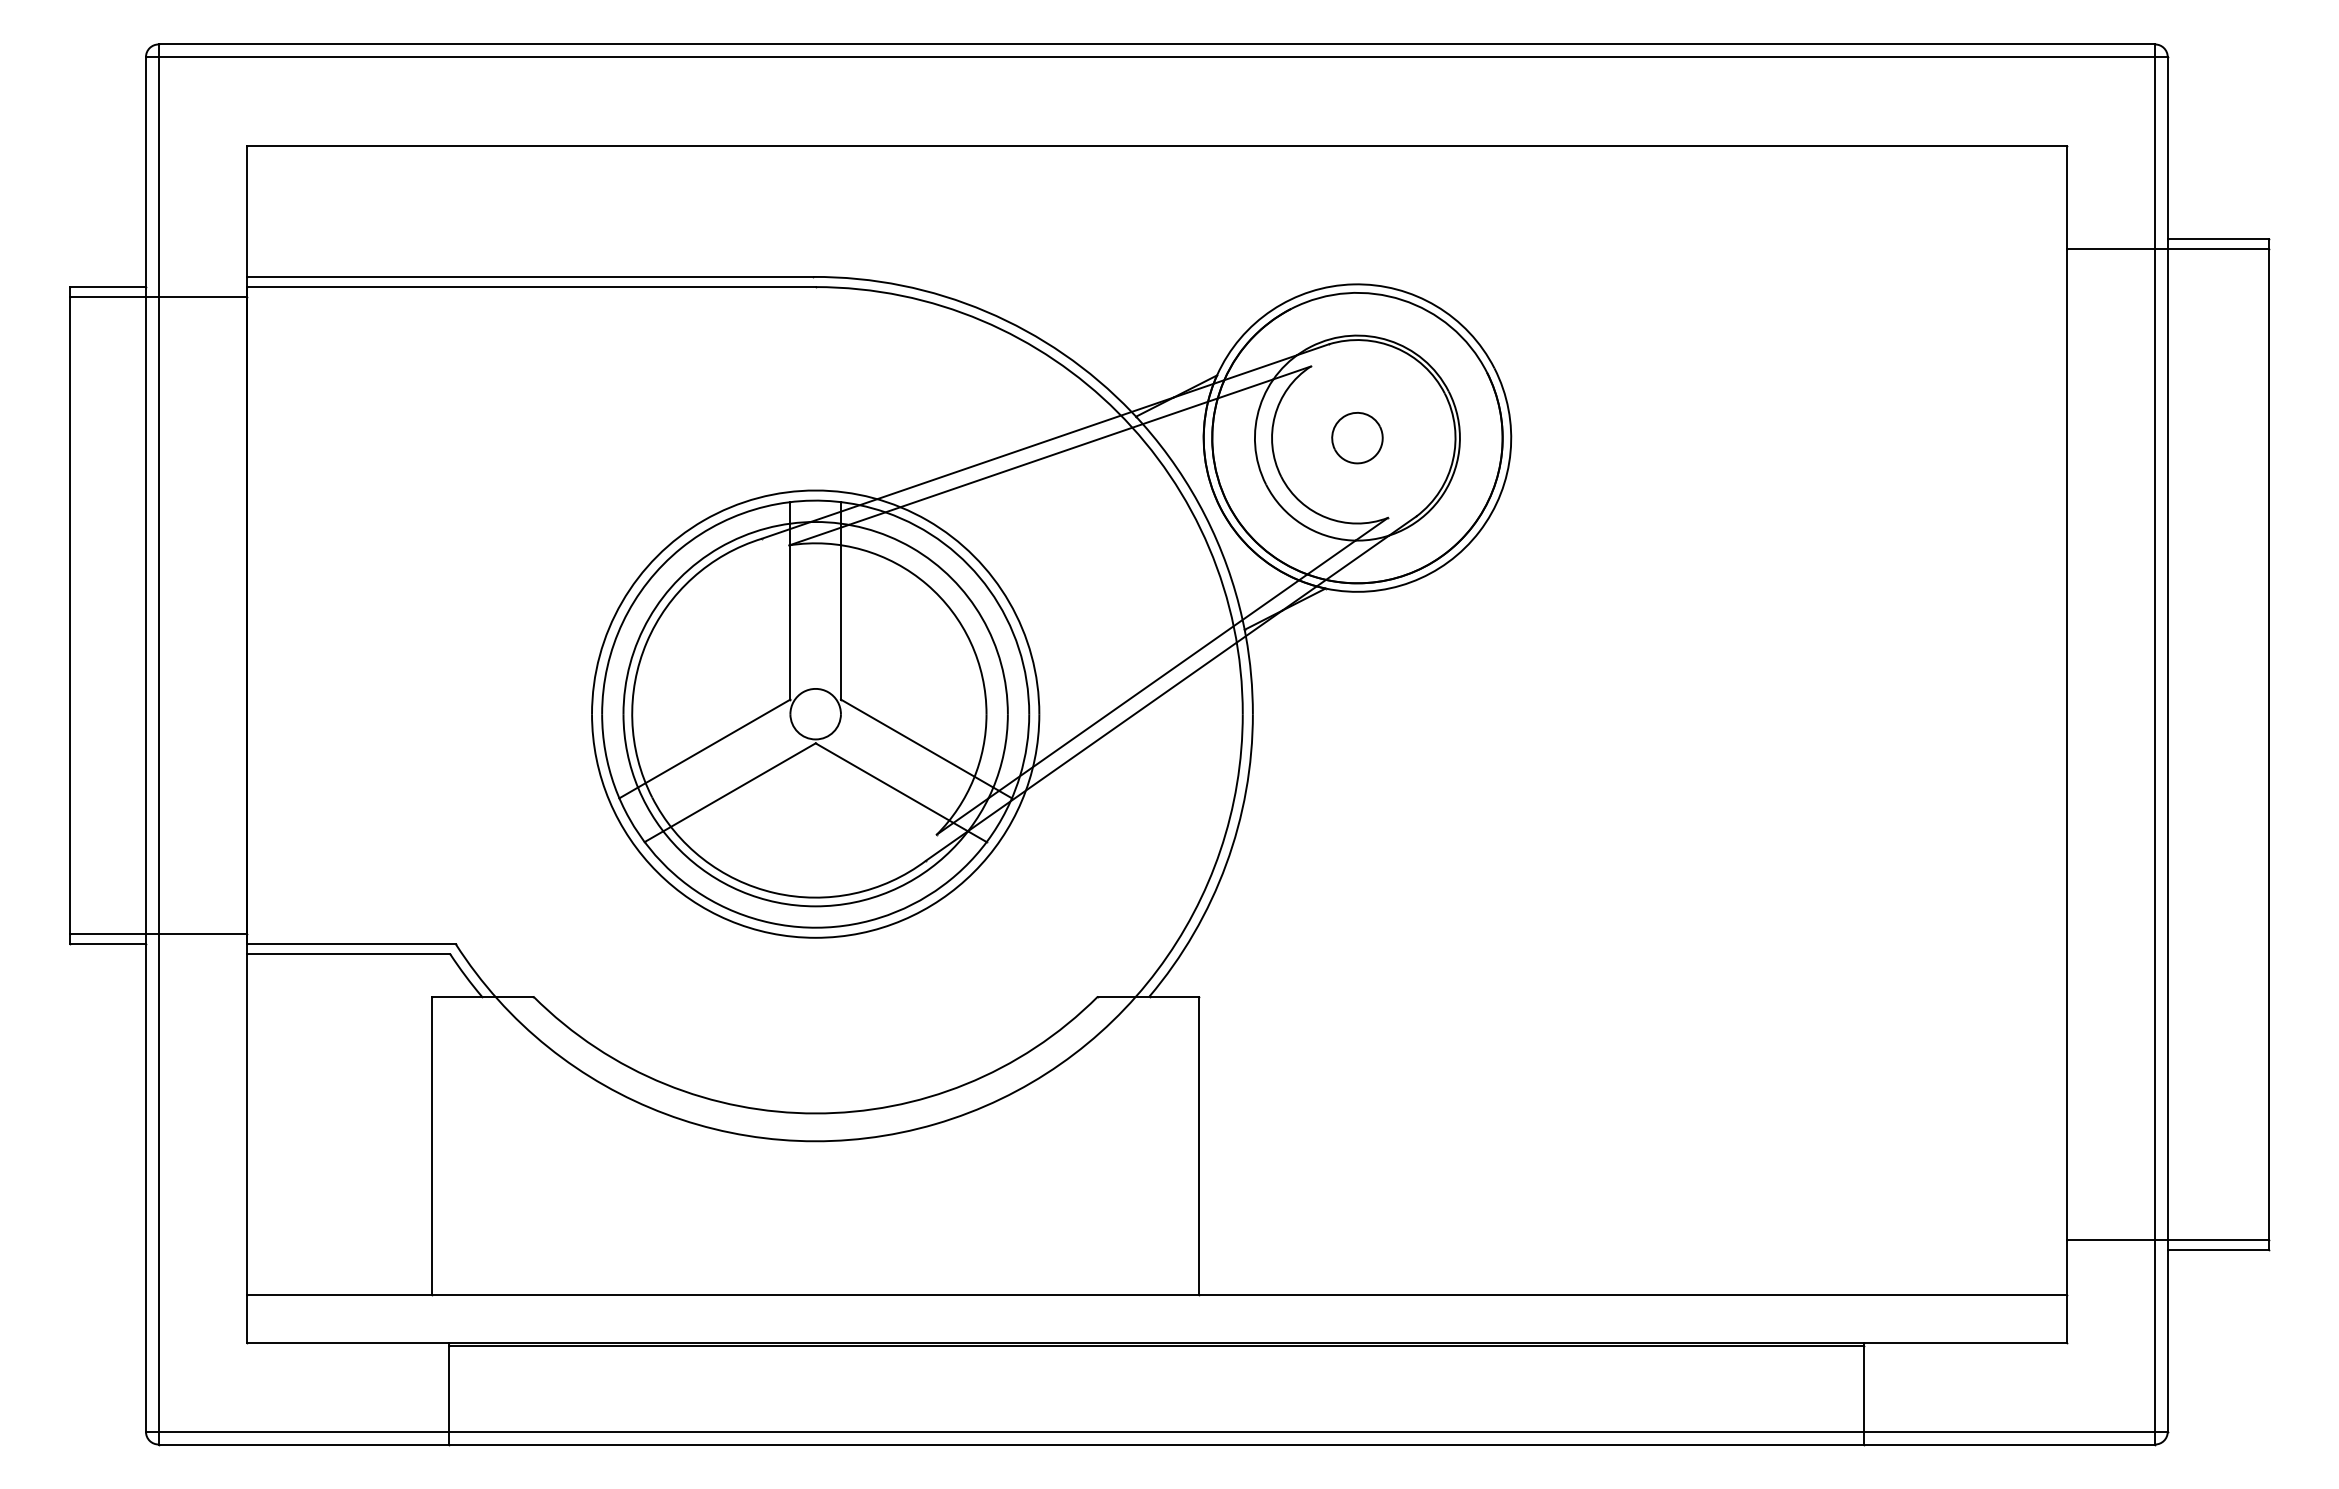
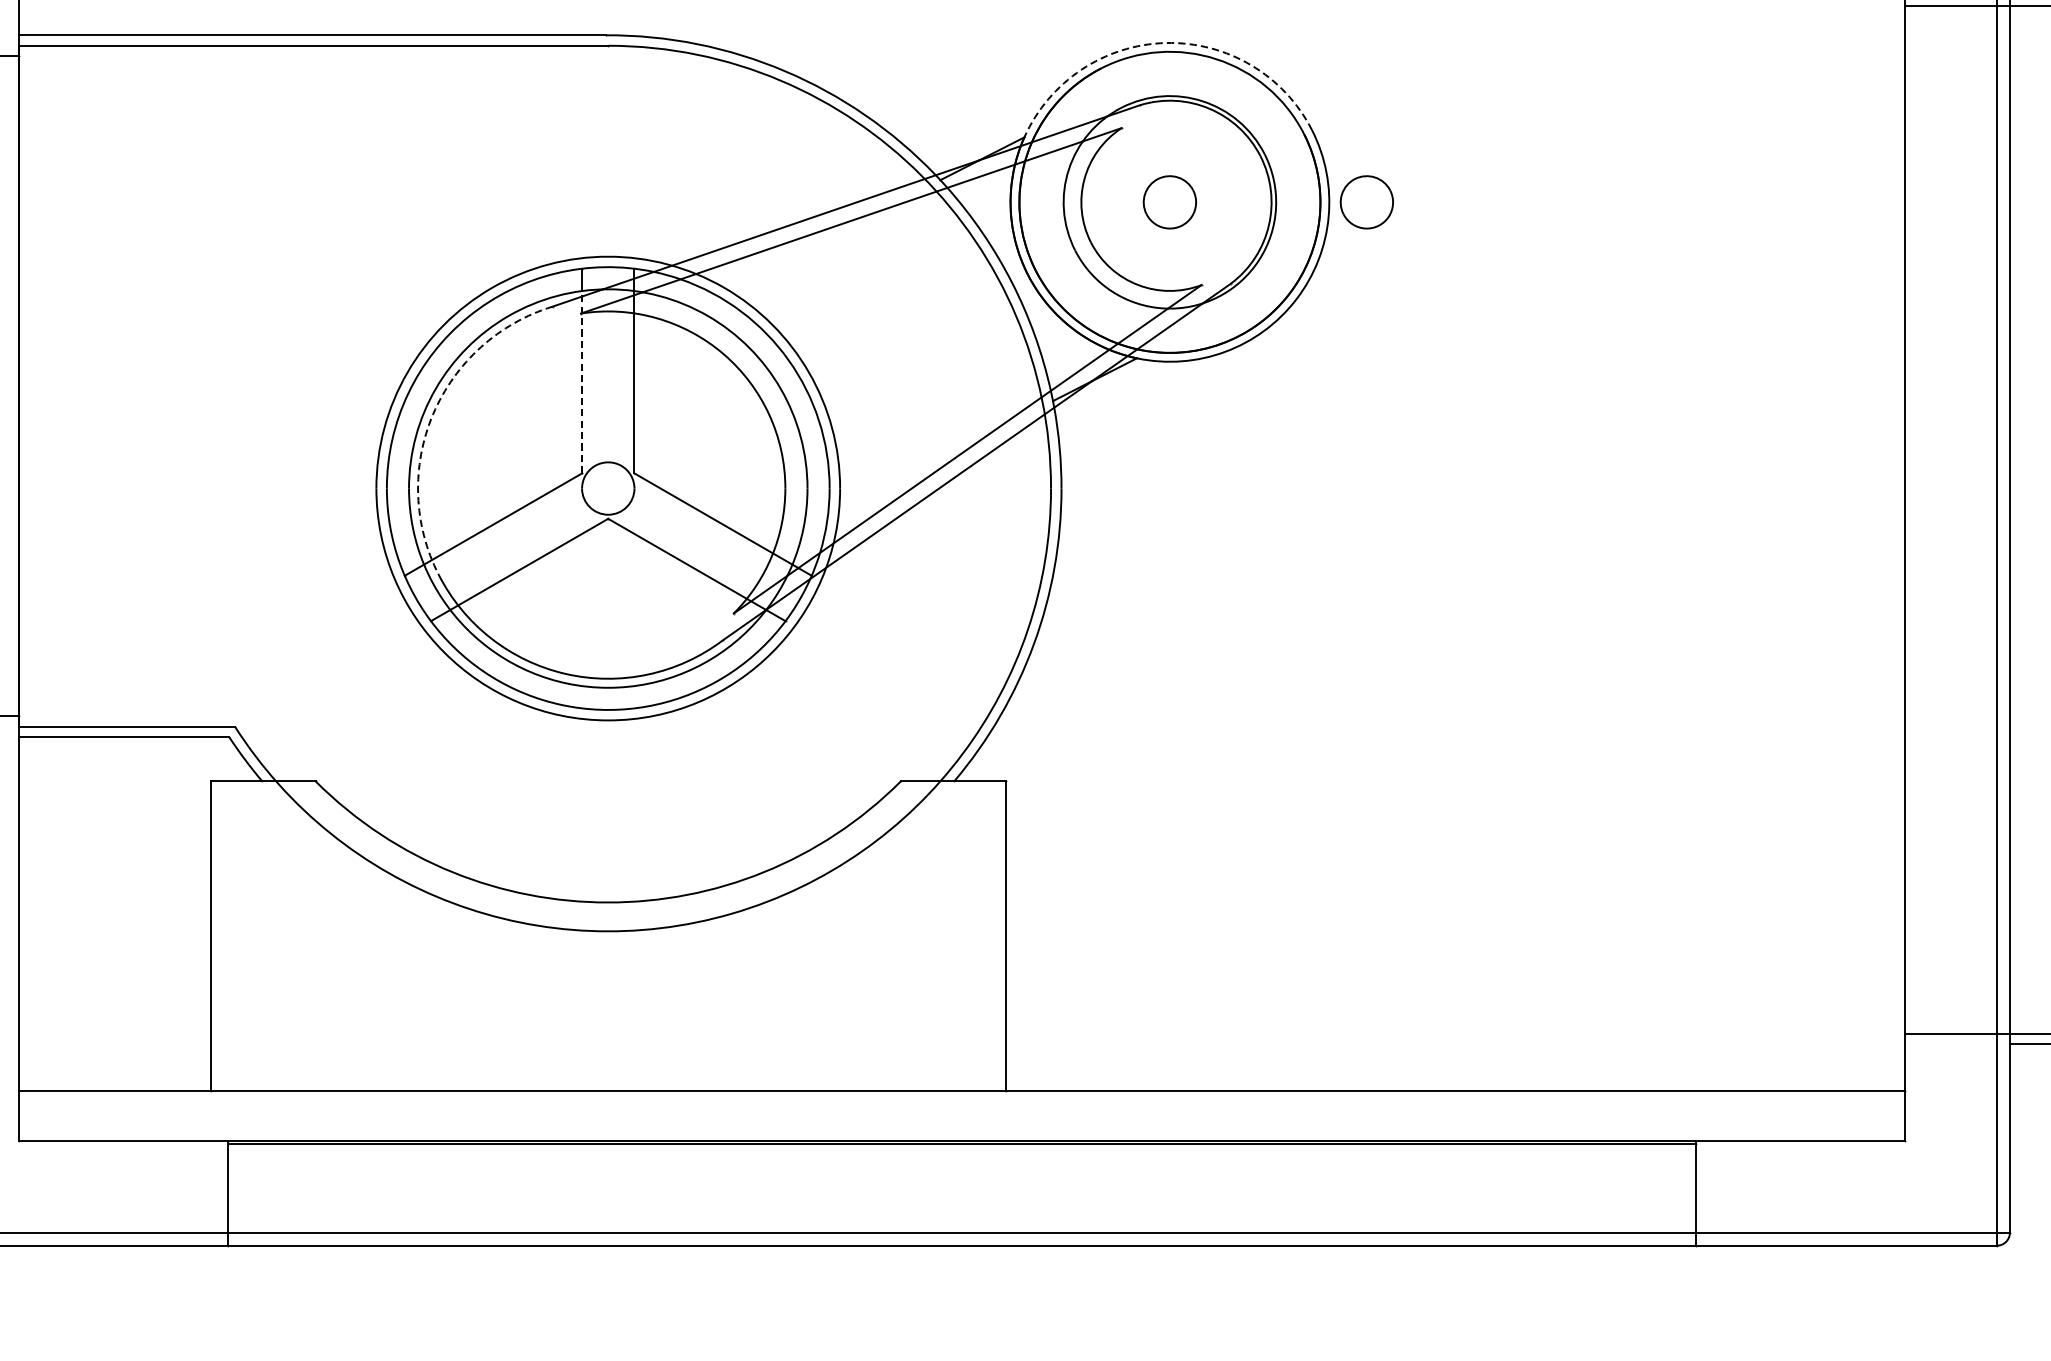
arc: (1353, 284) -> (1165, 43), solid -> dashed
part: (1547, 438) -> (1366, 202), added
line: (790, 611) -> (582, 382), solid -> dashed
arc: (646, 642) -> (432, 414), solid -> dashed

